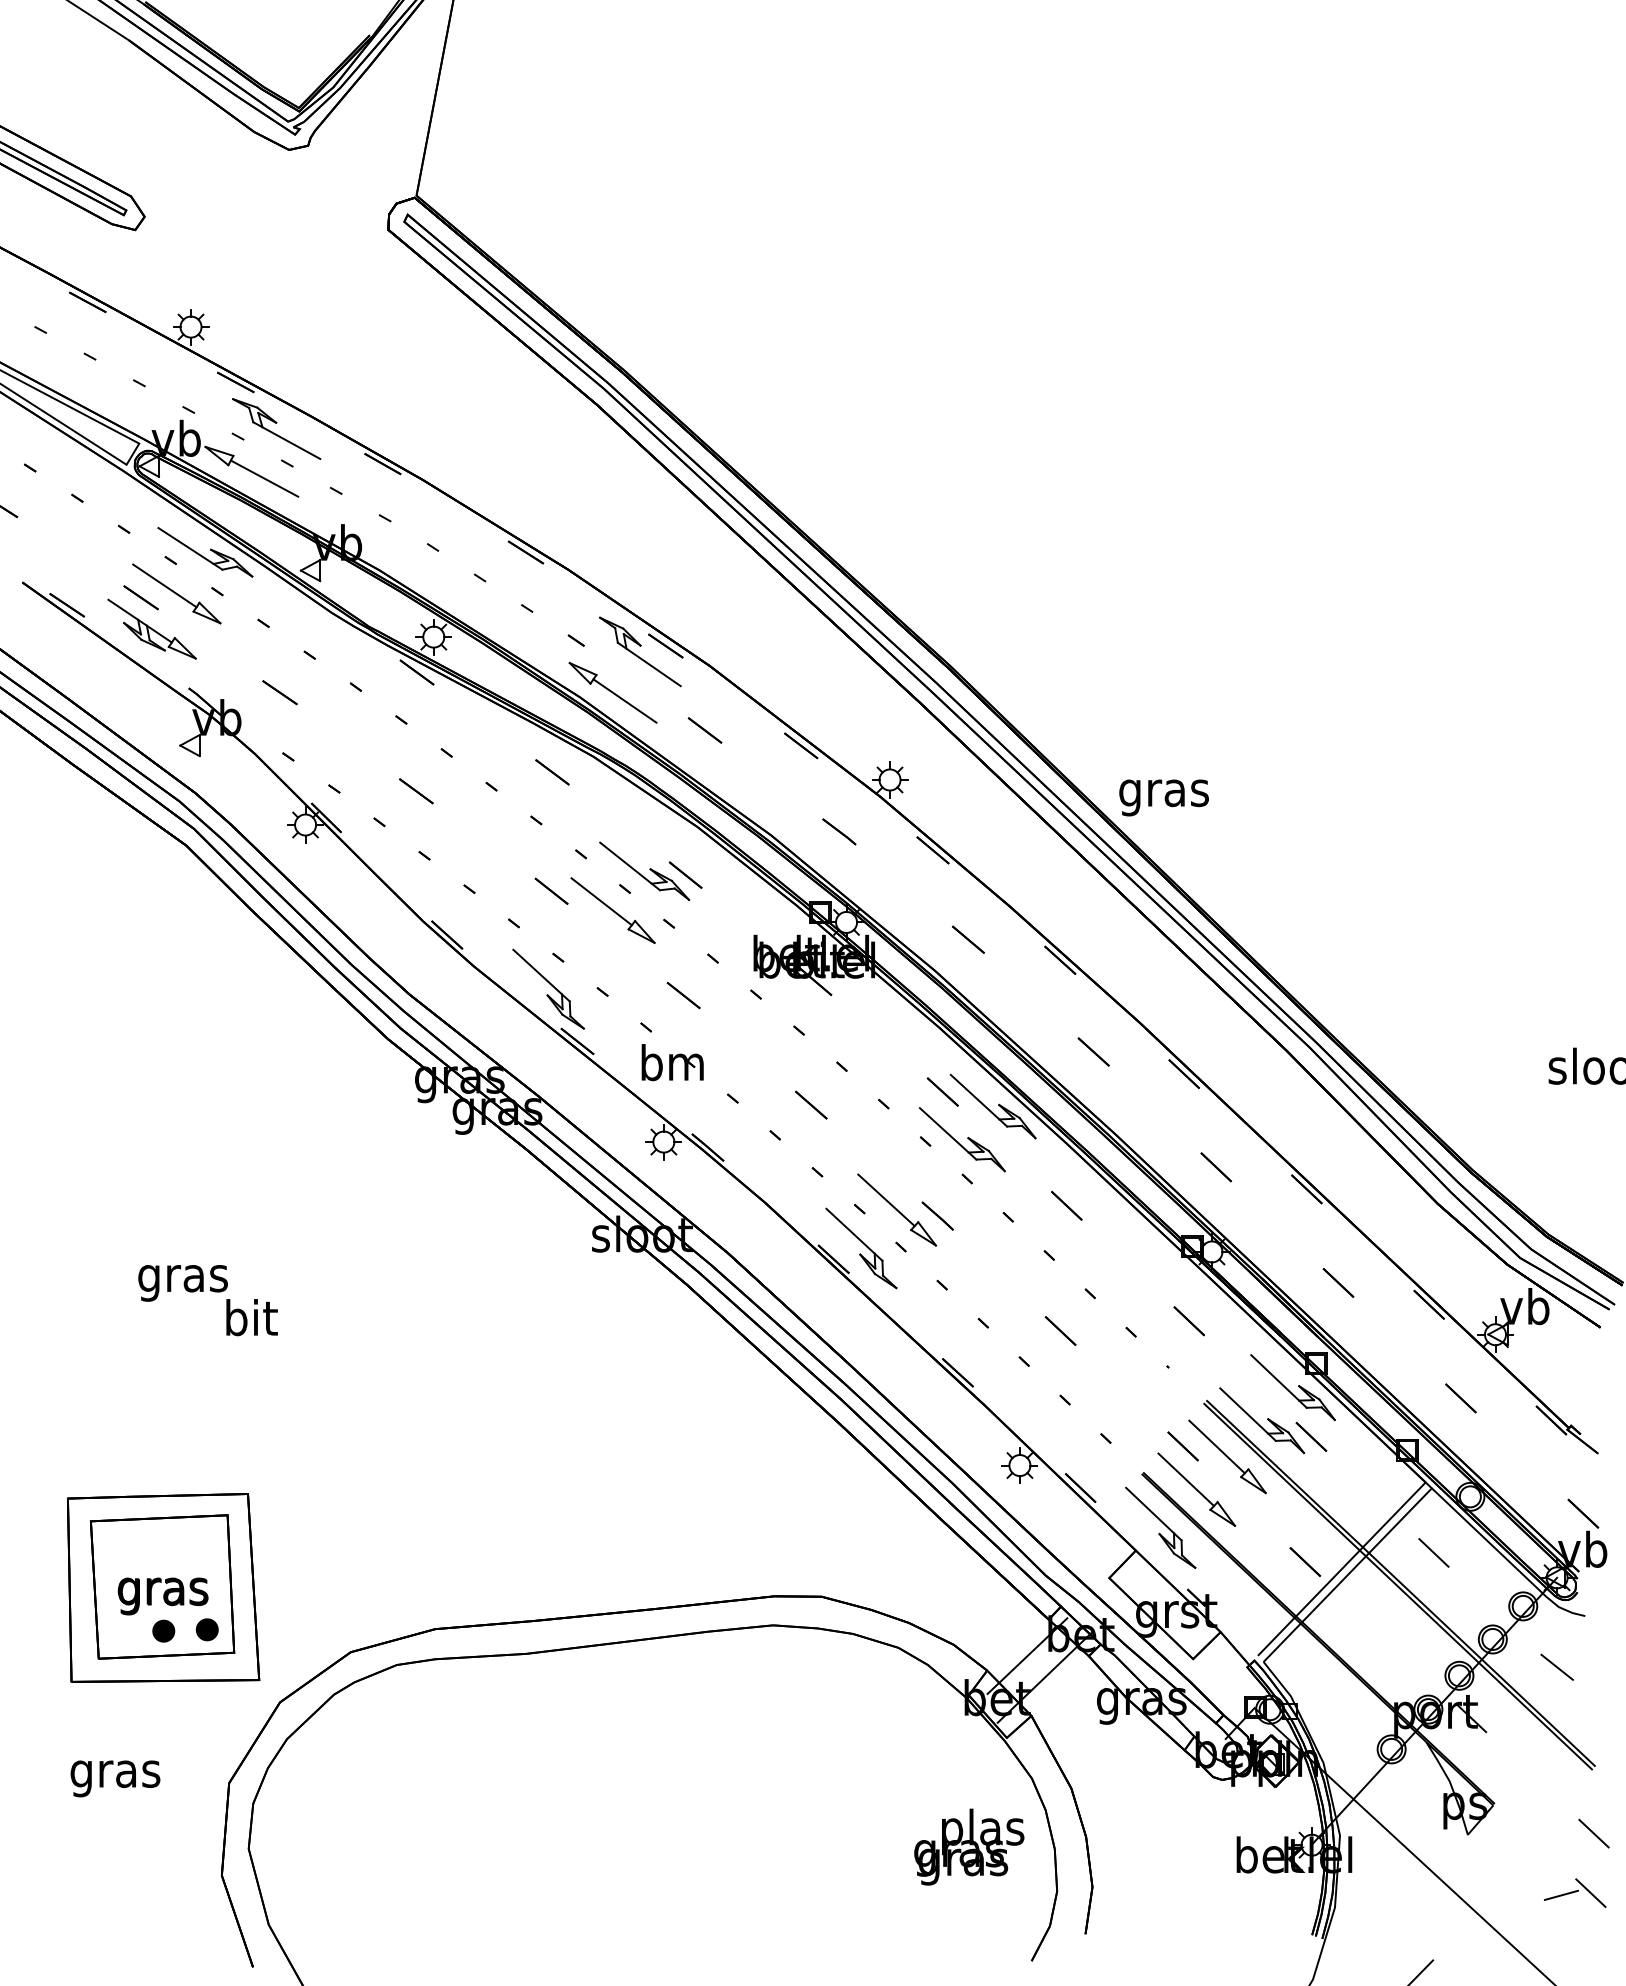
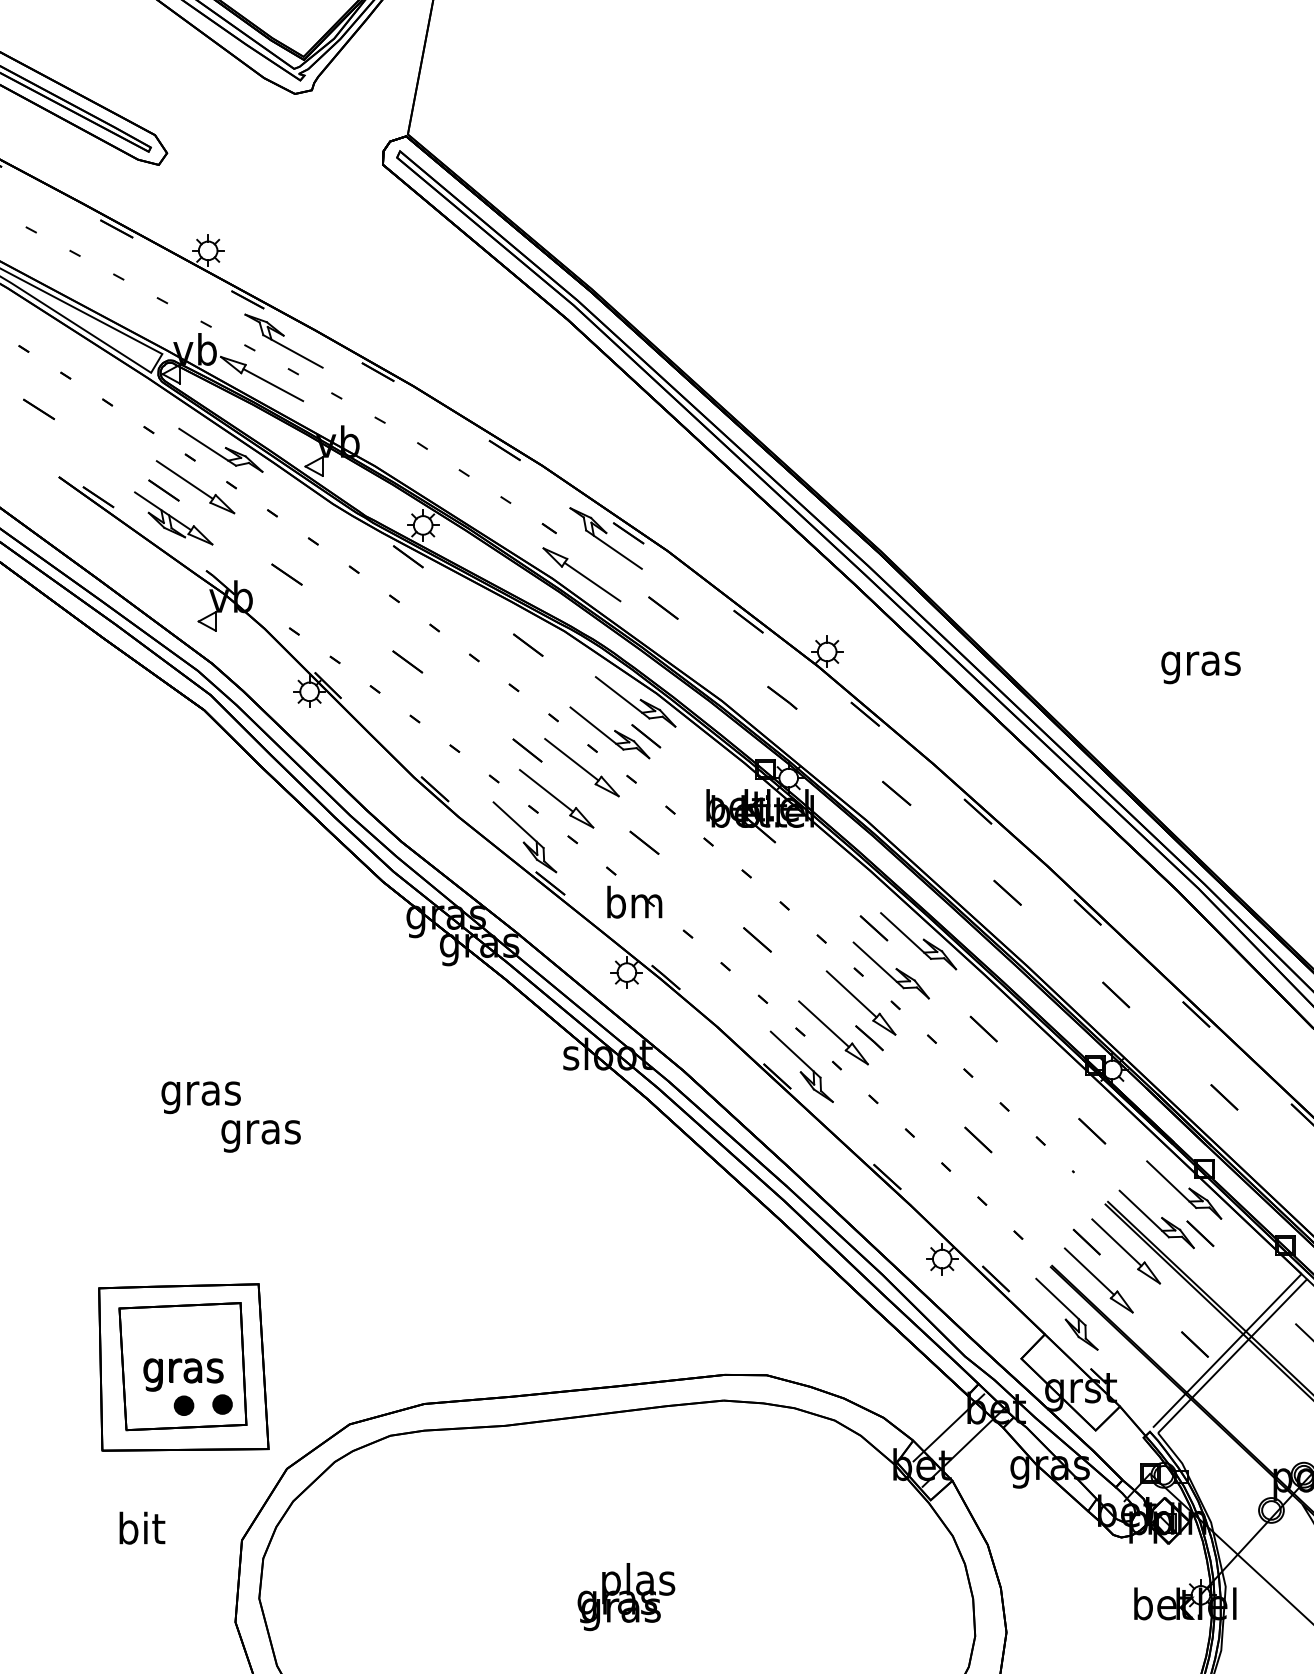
text: (1163, 797) -> (1200, 667), moved
part: (673, 836) -> (635, 701), added
part: (584, 945) -> (556, 798), added
part: (927, 1176) -> (860, 1003), added
text: (250, 1322) -> (260, 1132), bit -> gras
text: (115, 1773) -> (141, 1531), gras -> bit
text: (969, 1846) -> (626, 1596), moved

